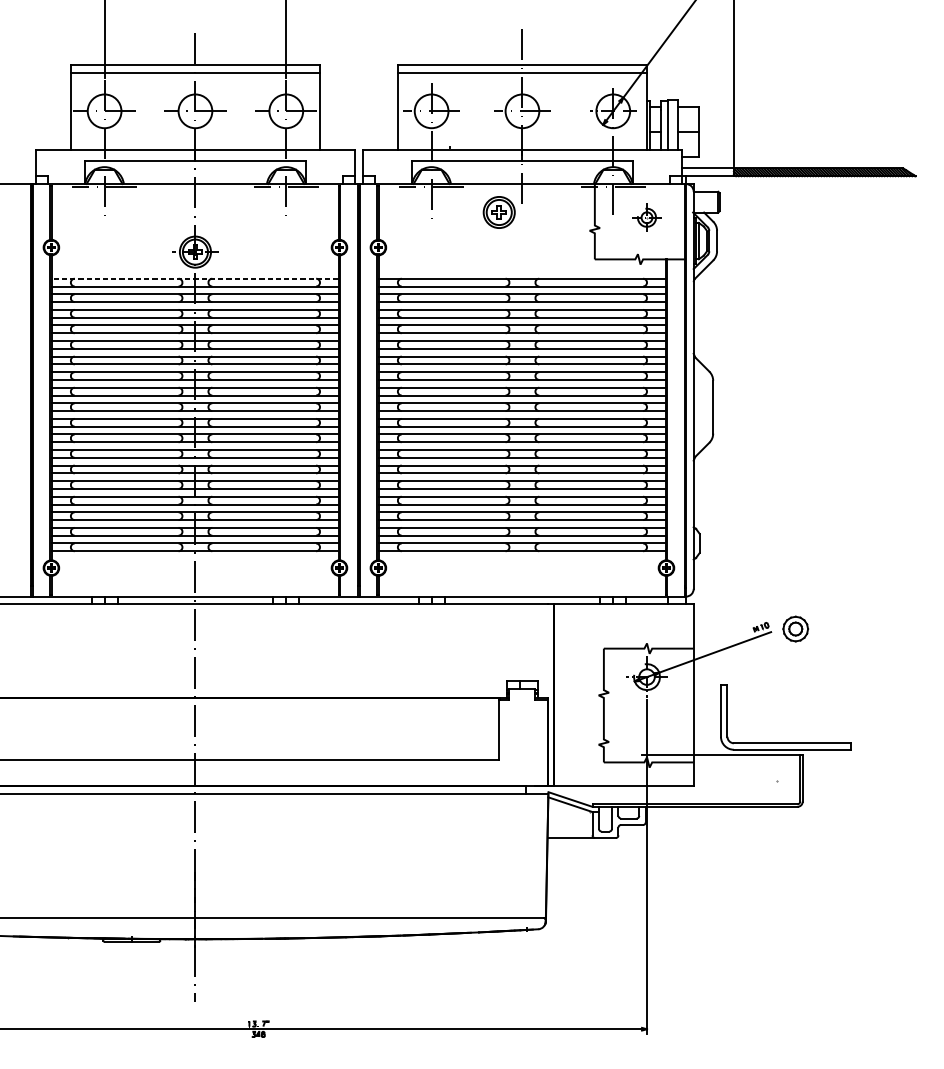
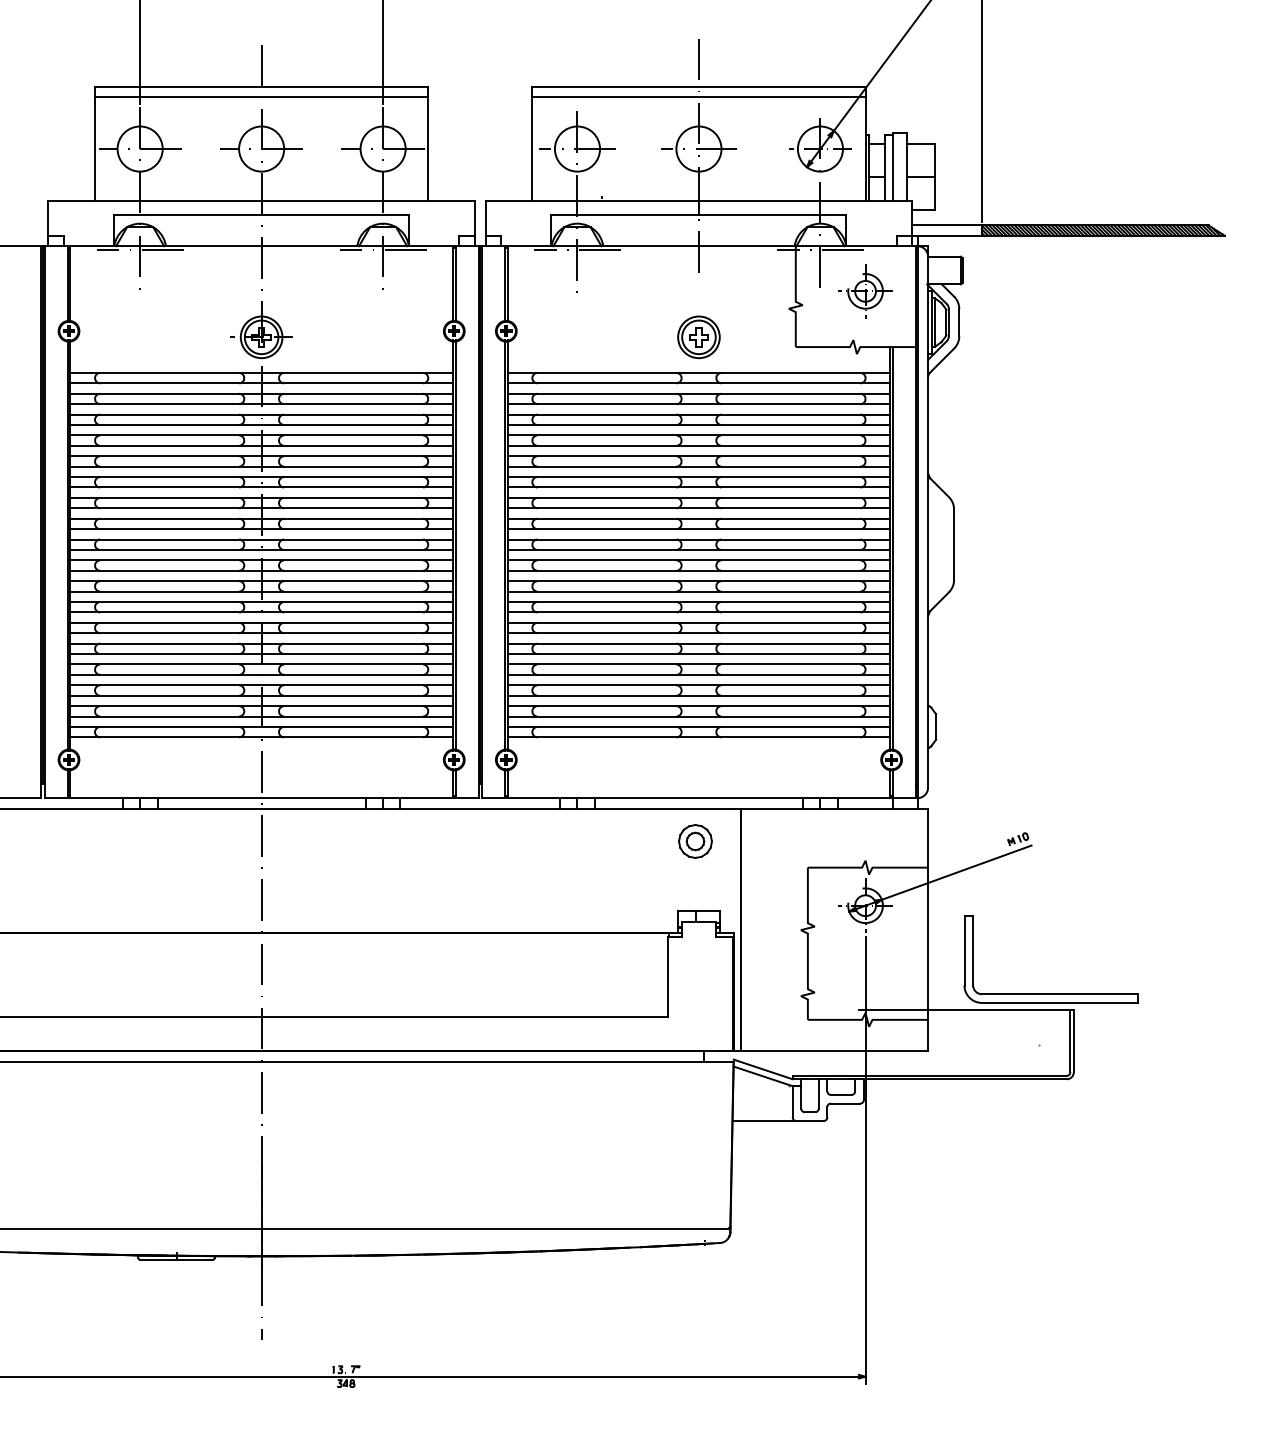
part: (498, 212) -> (698, 337), moved
part: (646, 217) -> (865, 291), size x1.43
line: (195, 278) -> (261, 372), dashed -> solid
part: (795, 629) -> (695, 841), moved

